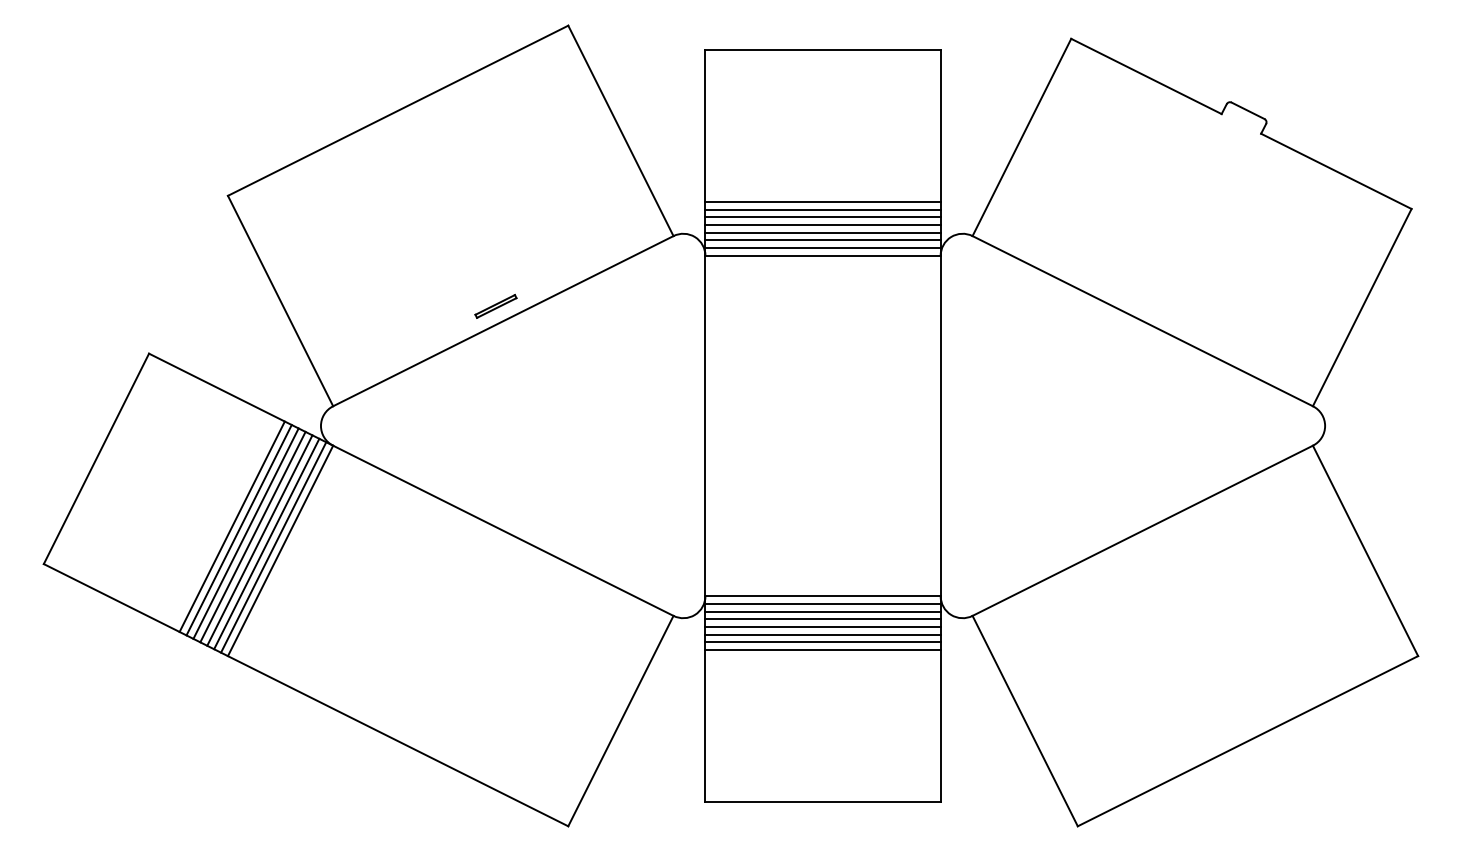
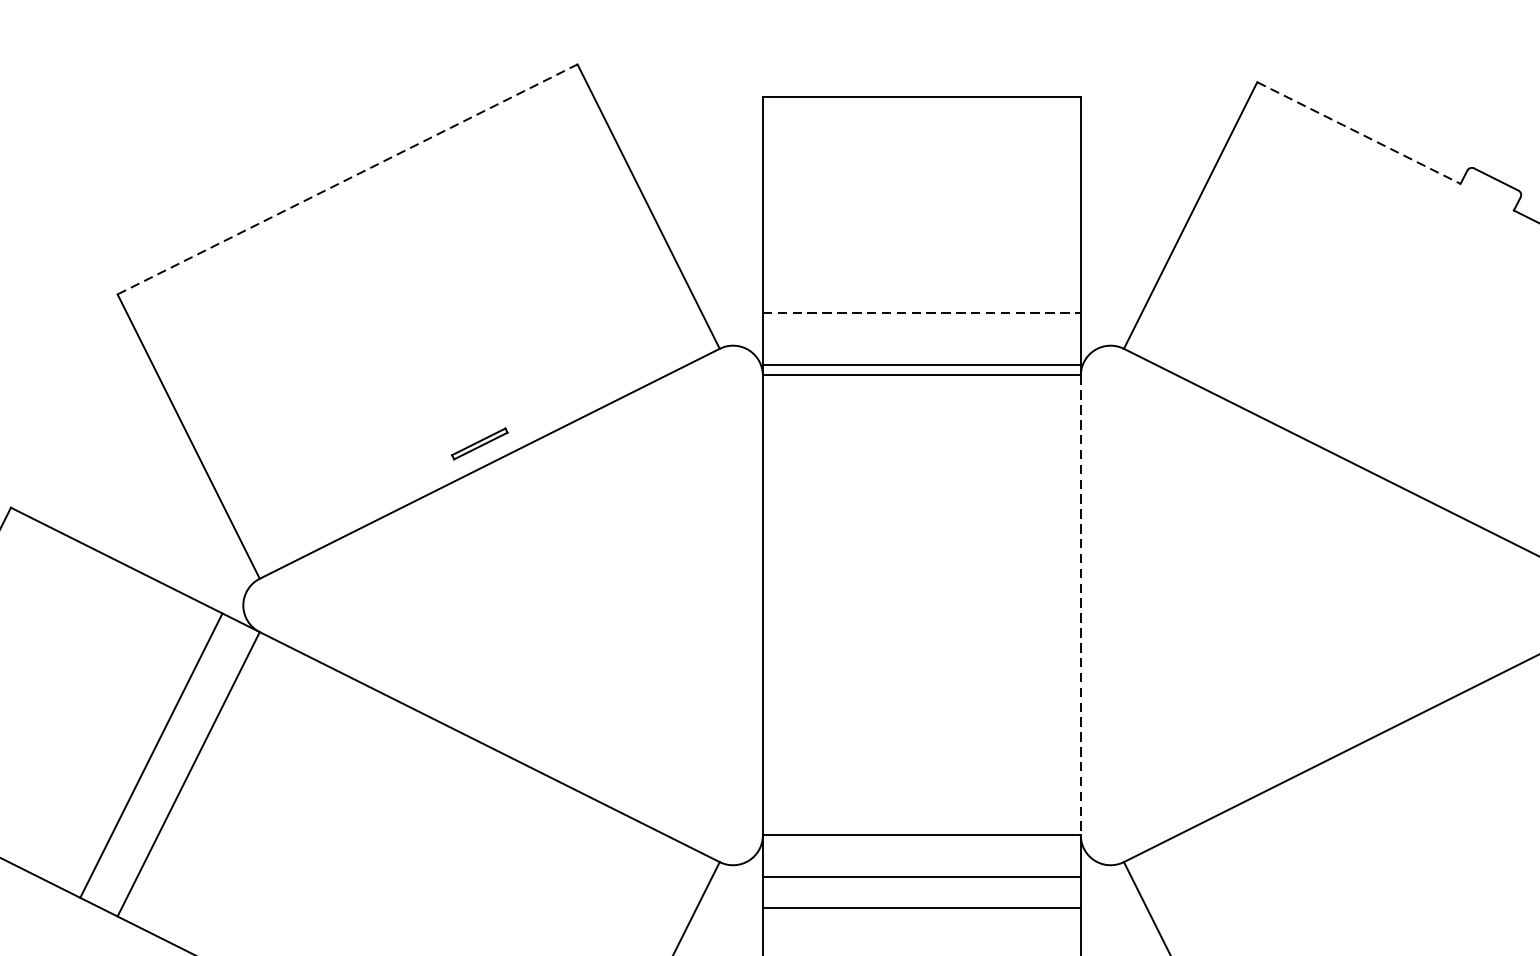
line: (1146, 76) -> (1358, 133), solid -> dashed
line: (398, 110) -> (348, 179), solid -> dashed
line: (822, 201) -> (921, 302), removed
line: (823, 209) -> (922, 312), solid -> dashed
line: (822, 217) -> (921, 323), removed
line: (822, 224) -> (921, 333), removed
line: (822, 232) -> (921, 343), removed
line: (822, 240) -> (921, 354), removed
line: (940, 426) -> (1080, 606), solid -> dashed
line: (231, 526) -> (122, 741), removed
line: (238, 530) -> (131, 746), removed
line: (245, 533) -> (141, 750), removed
line: (259, 540) -> (160, 760), removed
line: (266, 543) -> (169, 764), removed
line: (273, 547) -> (179, 769), removed
line: (822, 603) -> (921, 845), removed
line: (822, 611) -> (921, 856), removed
line: (822, 619) -> (921, 866), removed
line: (822, 634) -> (921, 887), removed
line: (822, 642) -> (921, 898), removed

